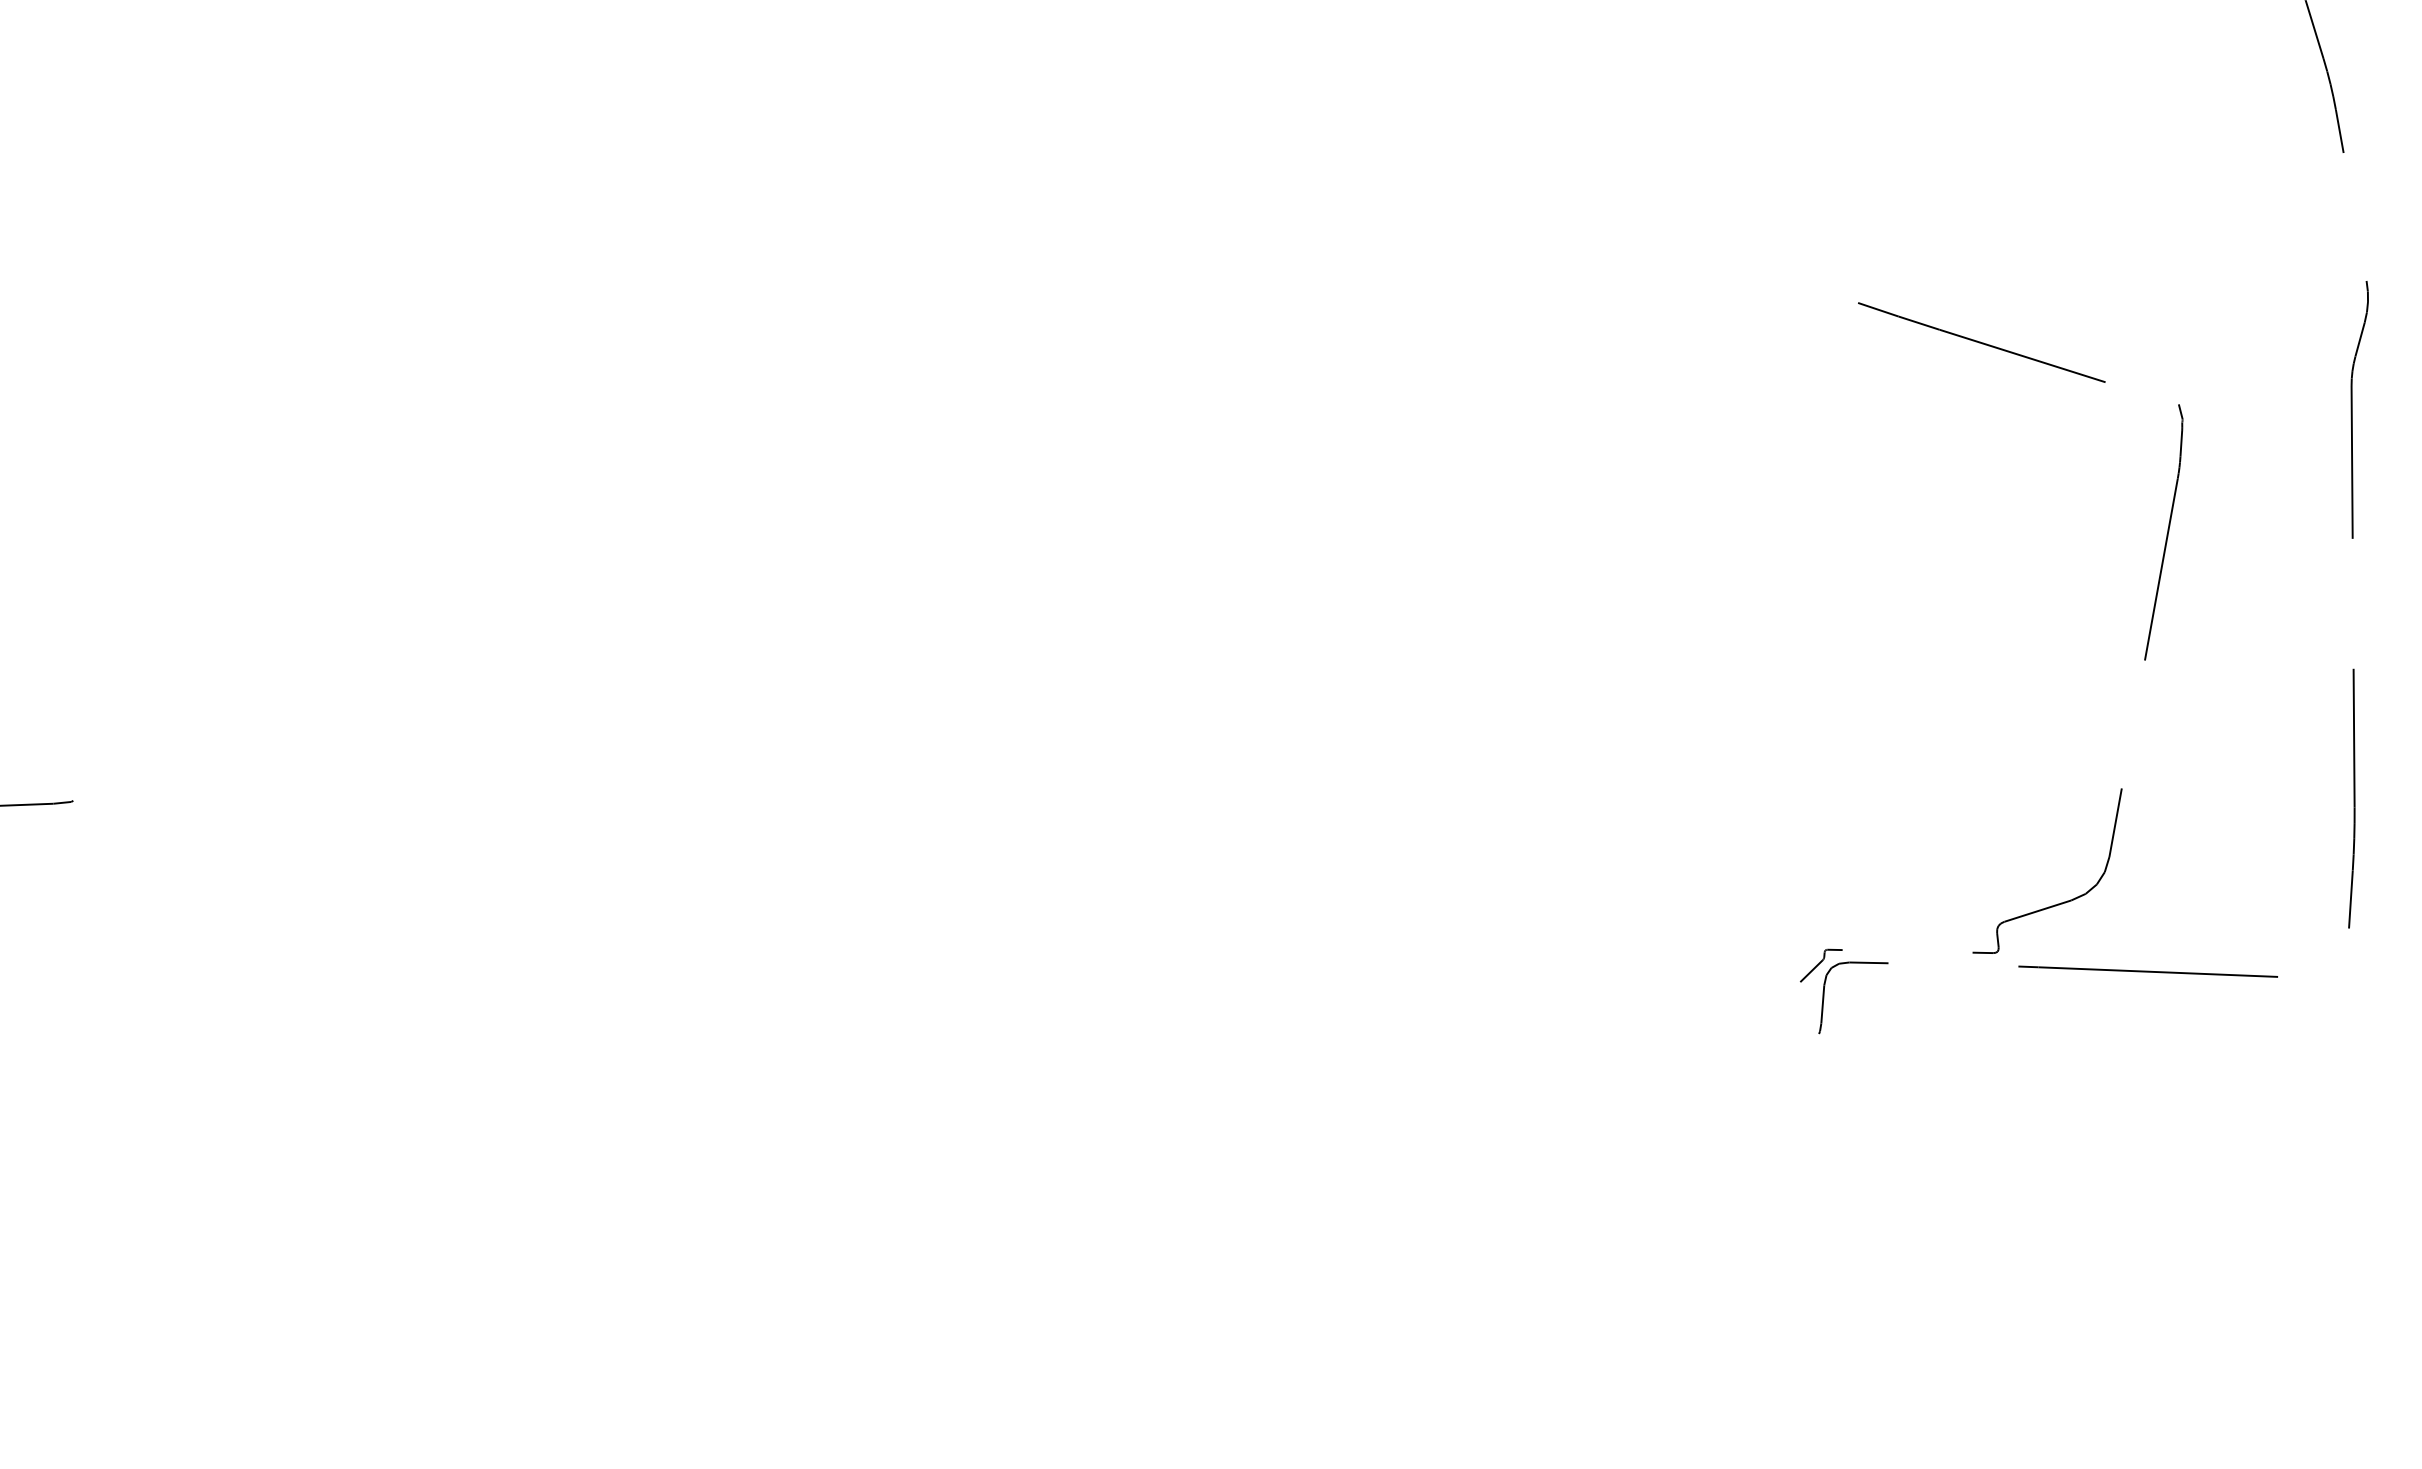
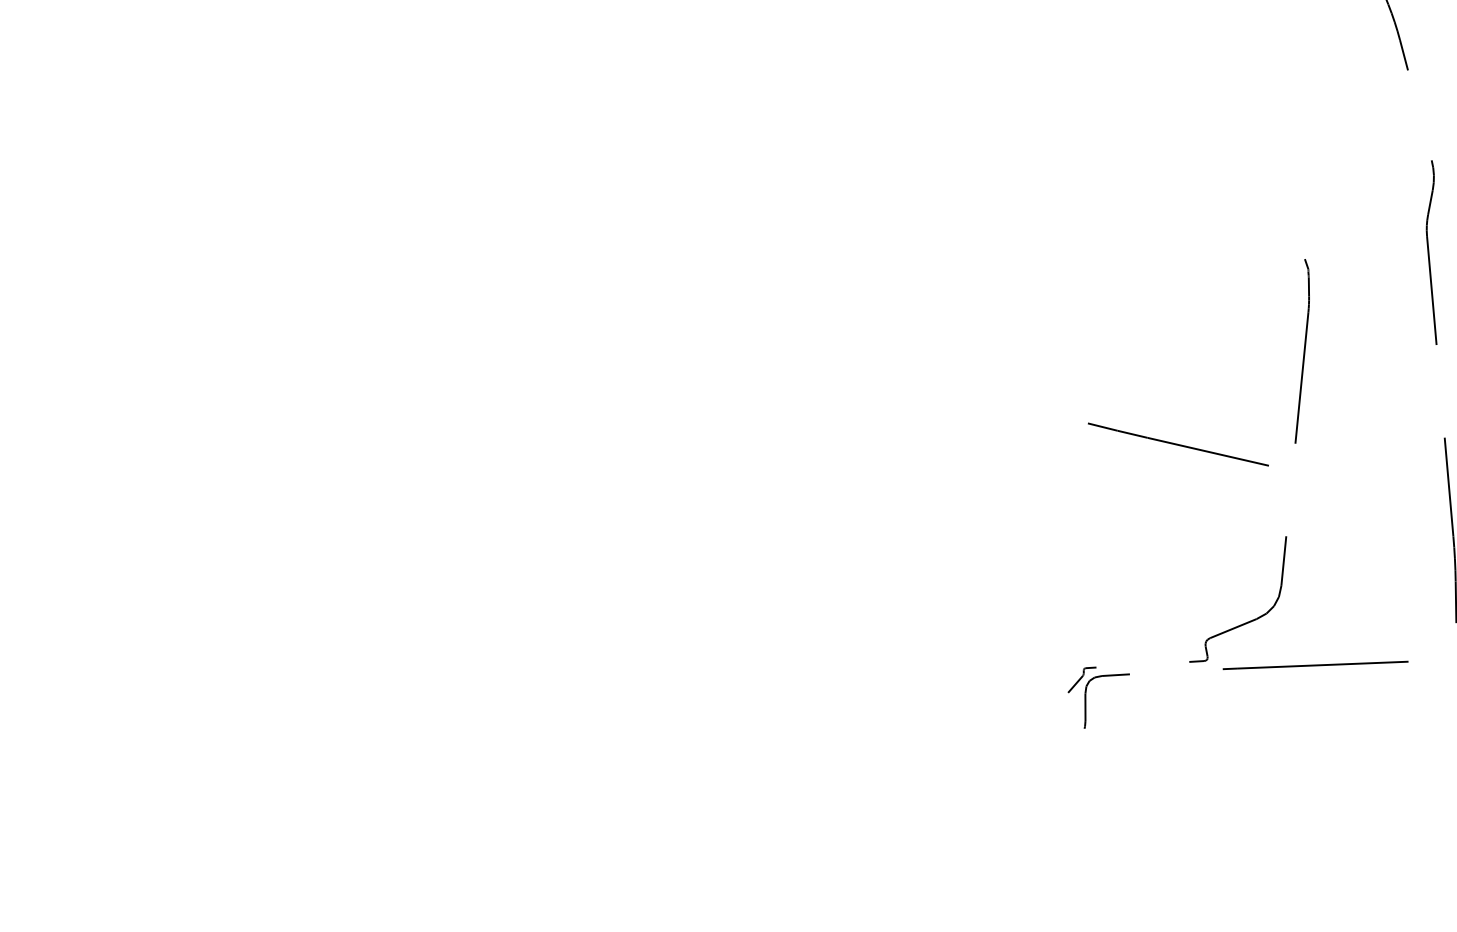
line: (1981, 342) -> (1178, 444), moved

